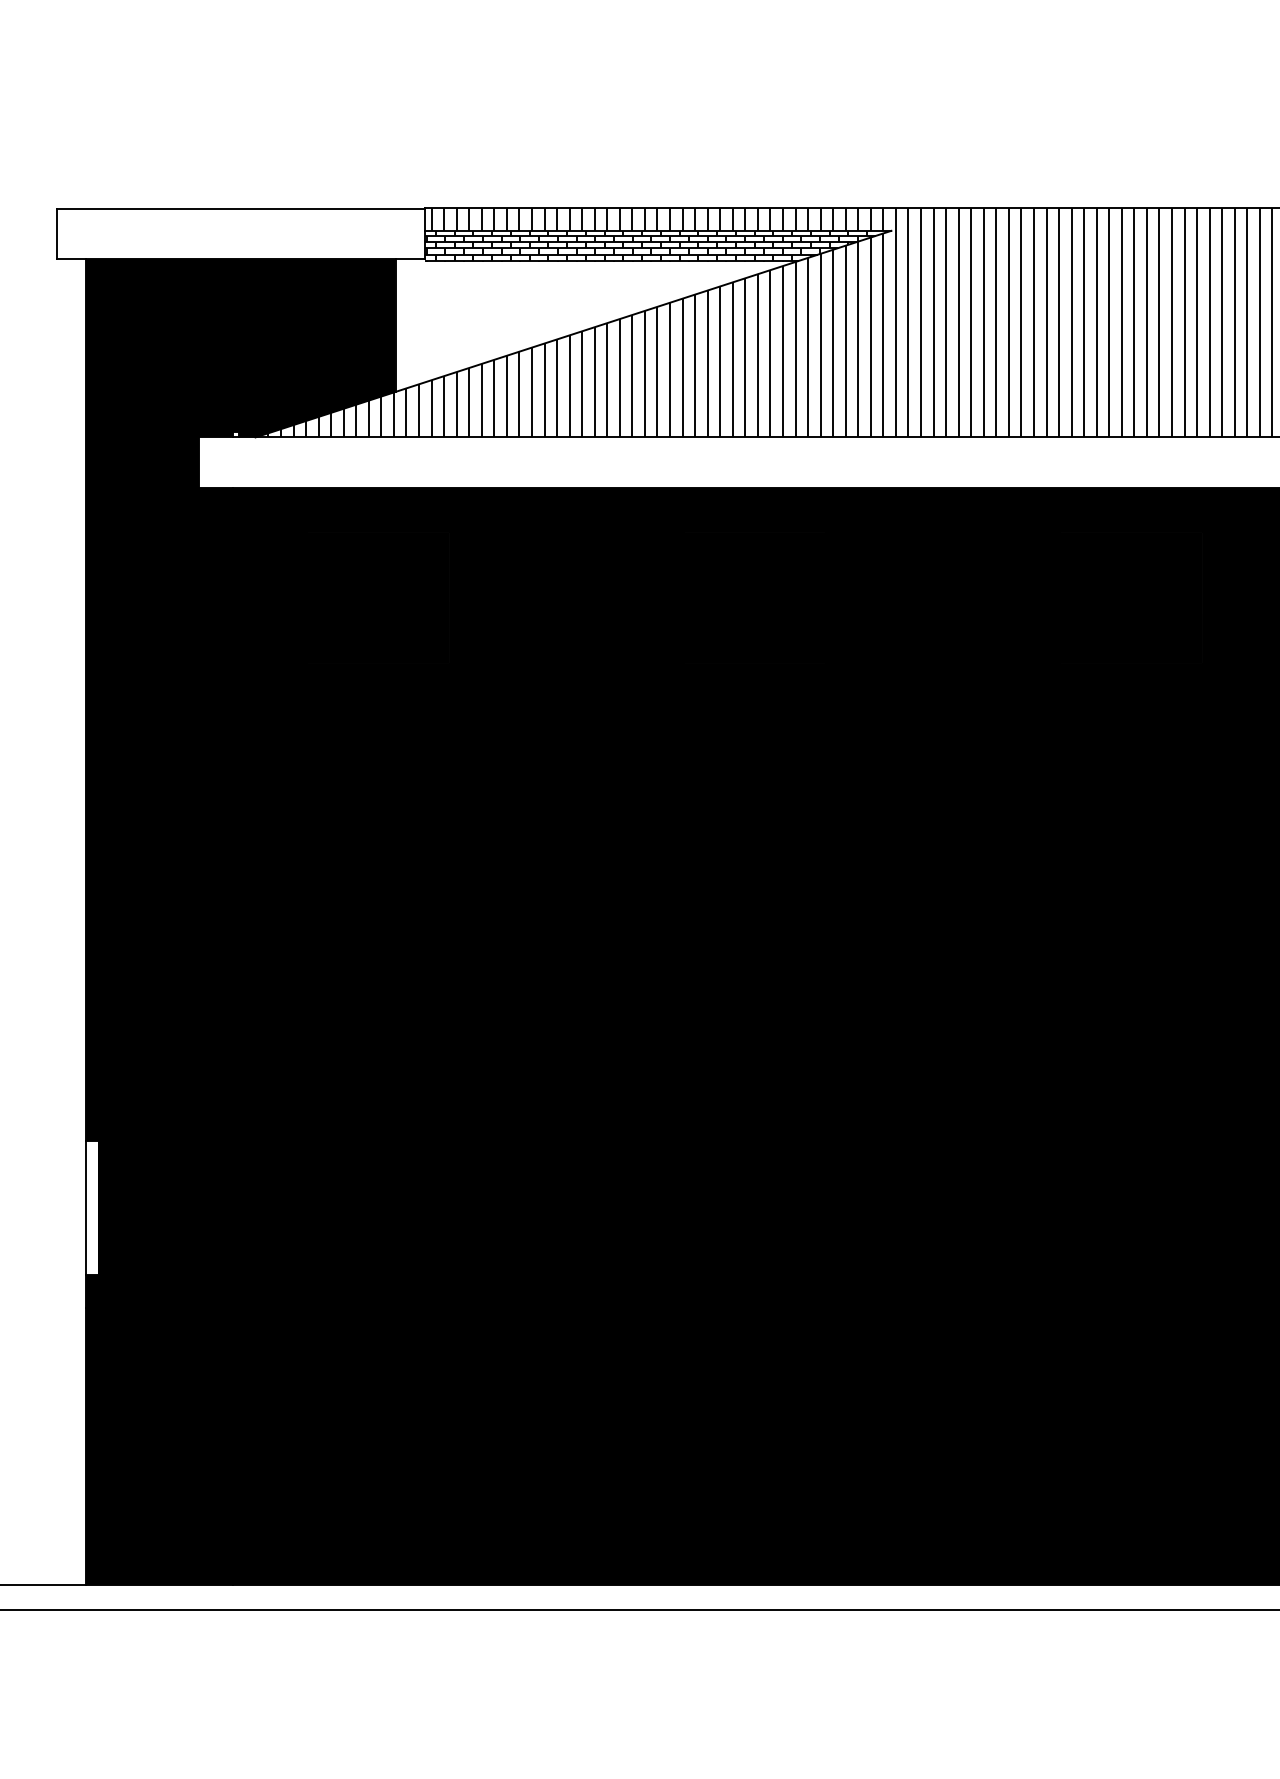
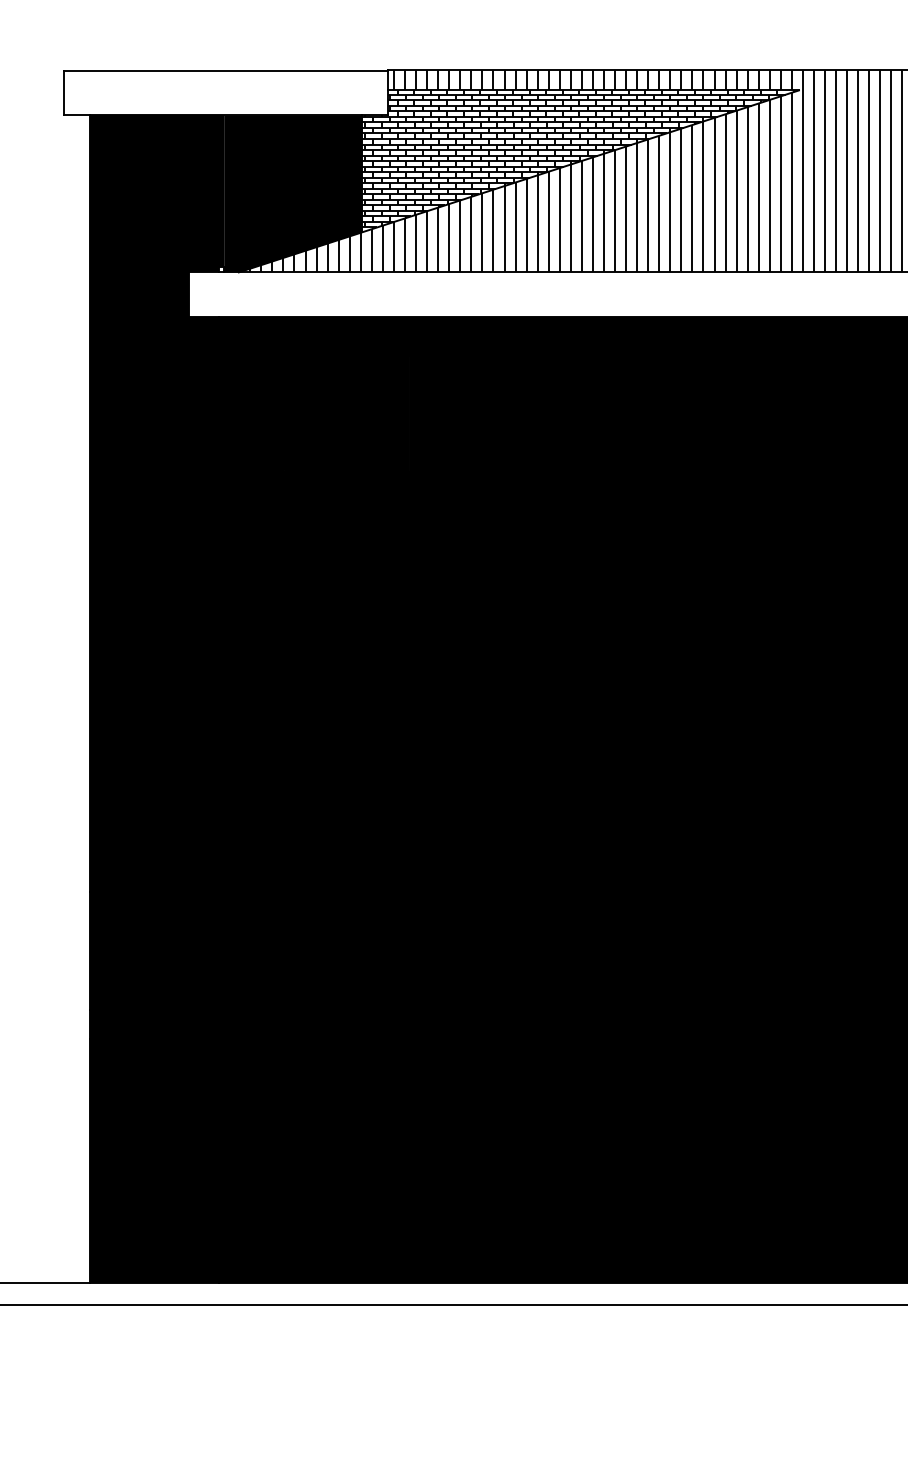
hatch: (588, 323) -> (532, 172), added
fill: (92, 1208) -> (95, 951), added

